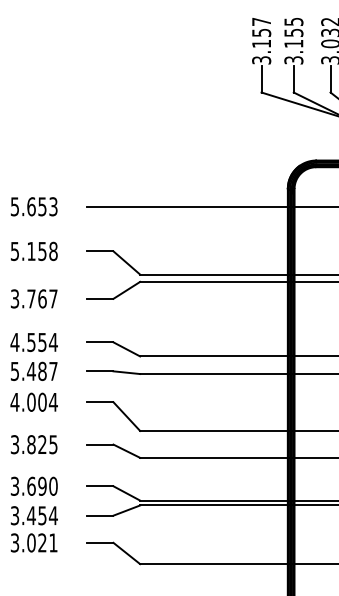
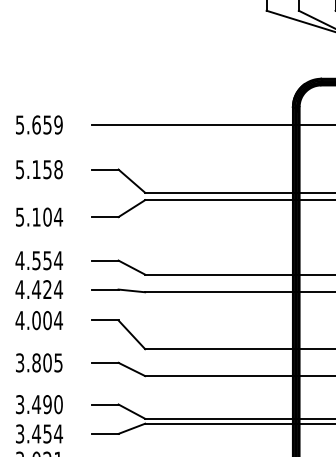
text: (53, 206) -> (58, 124), 5.653 -> 5.659
text: (34, 298) -> (39, 216), 3.767 -> 5.104
text: (33, 371) -> (38, 289), 5.487 -> 4.424
text: (42, 444) -> (47, 362), 3.825 -> 3.805
text: (30, 485) -> (35, 403), 3.690 -> 3.490

